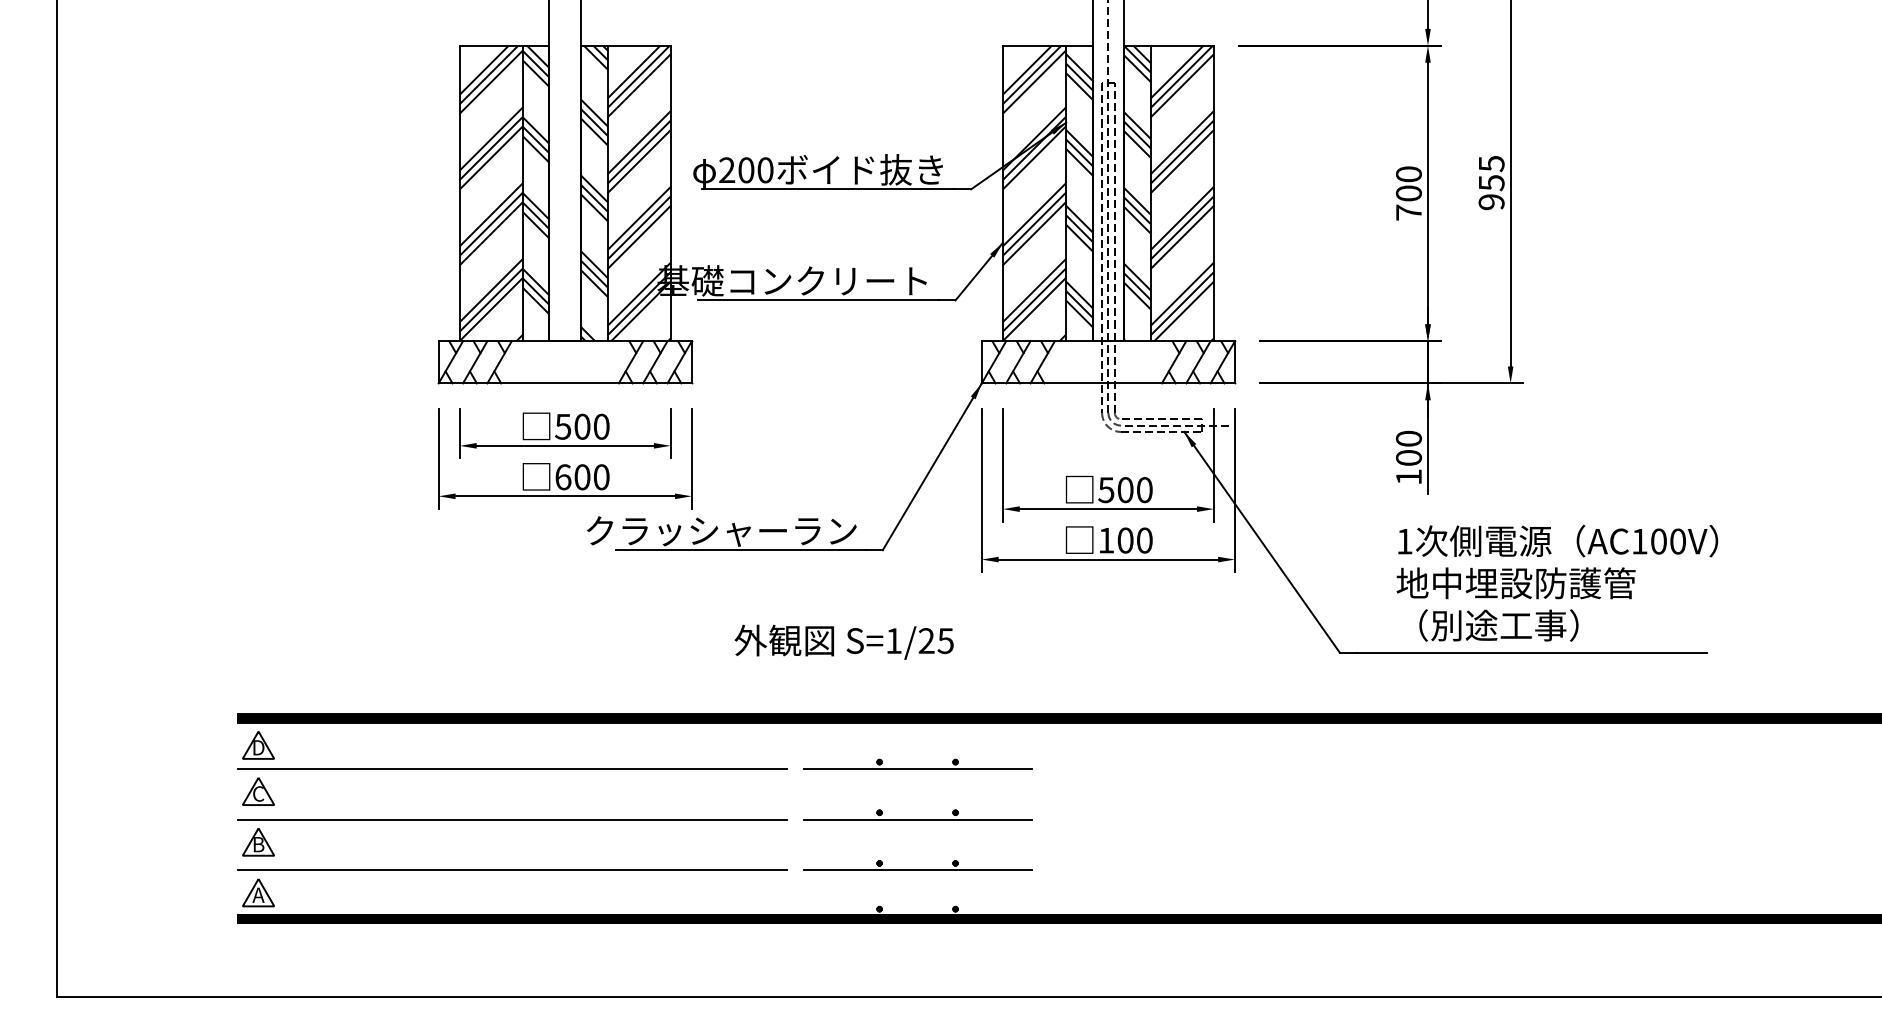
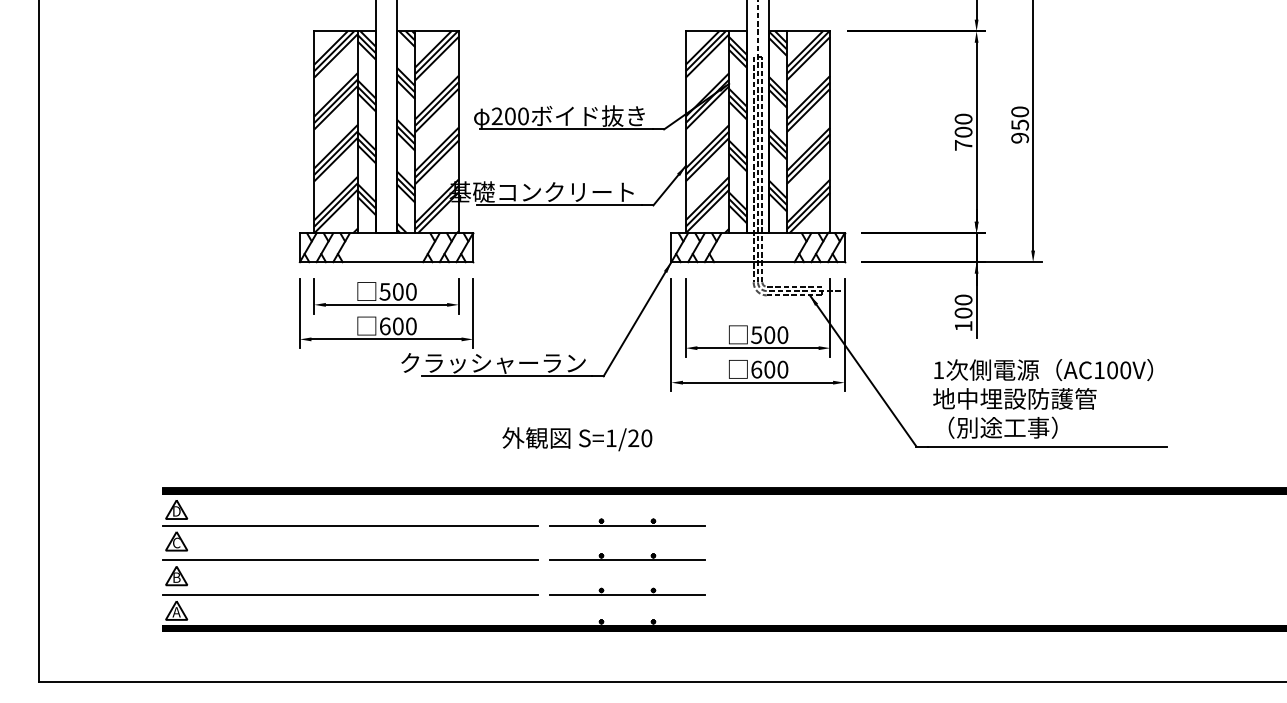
text: (1490, 163) -> (1019, 111), 955 -> 950
text: (1106, 540) -> (756, 369), 100 -> 600
text: (1556, 582) -> (1042, 398), moved
text: (945, 641) -> (646, 438), S=1/25 -> S=1/20

